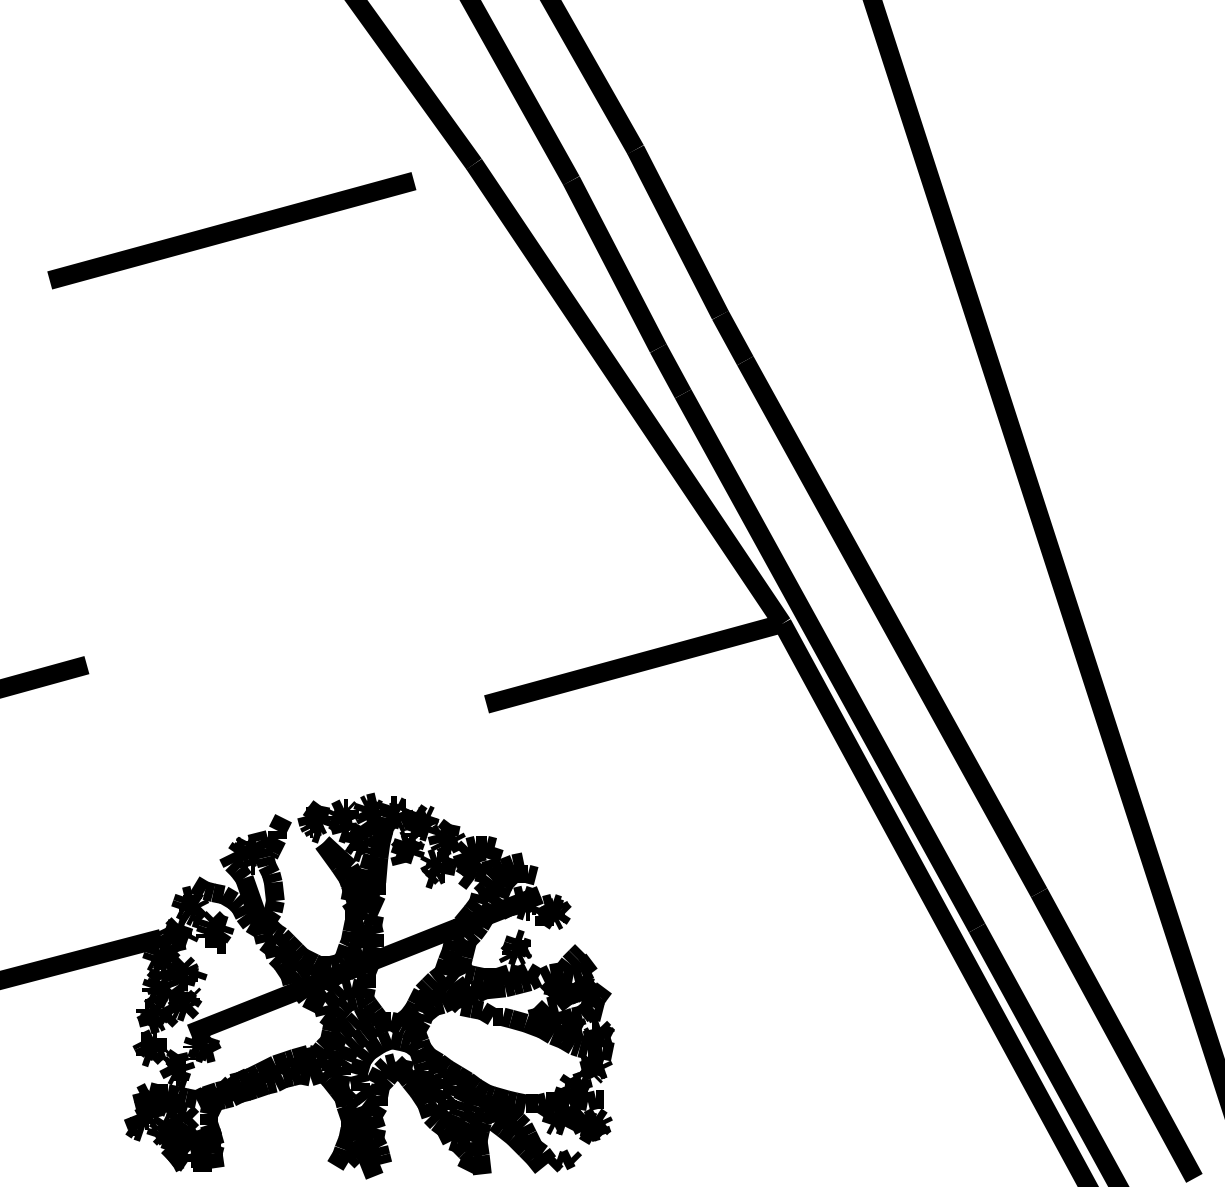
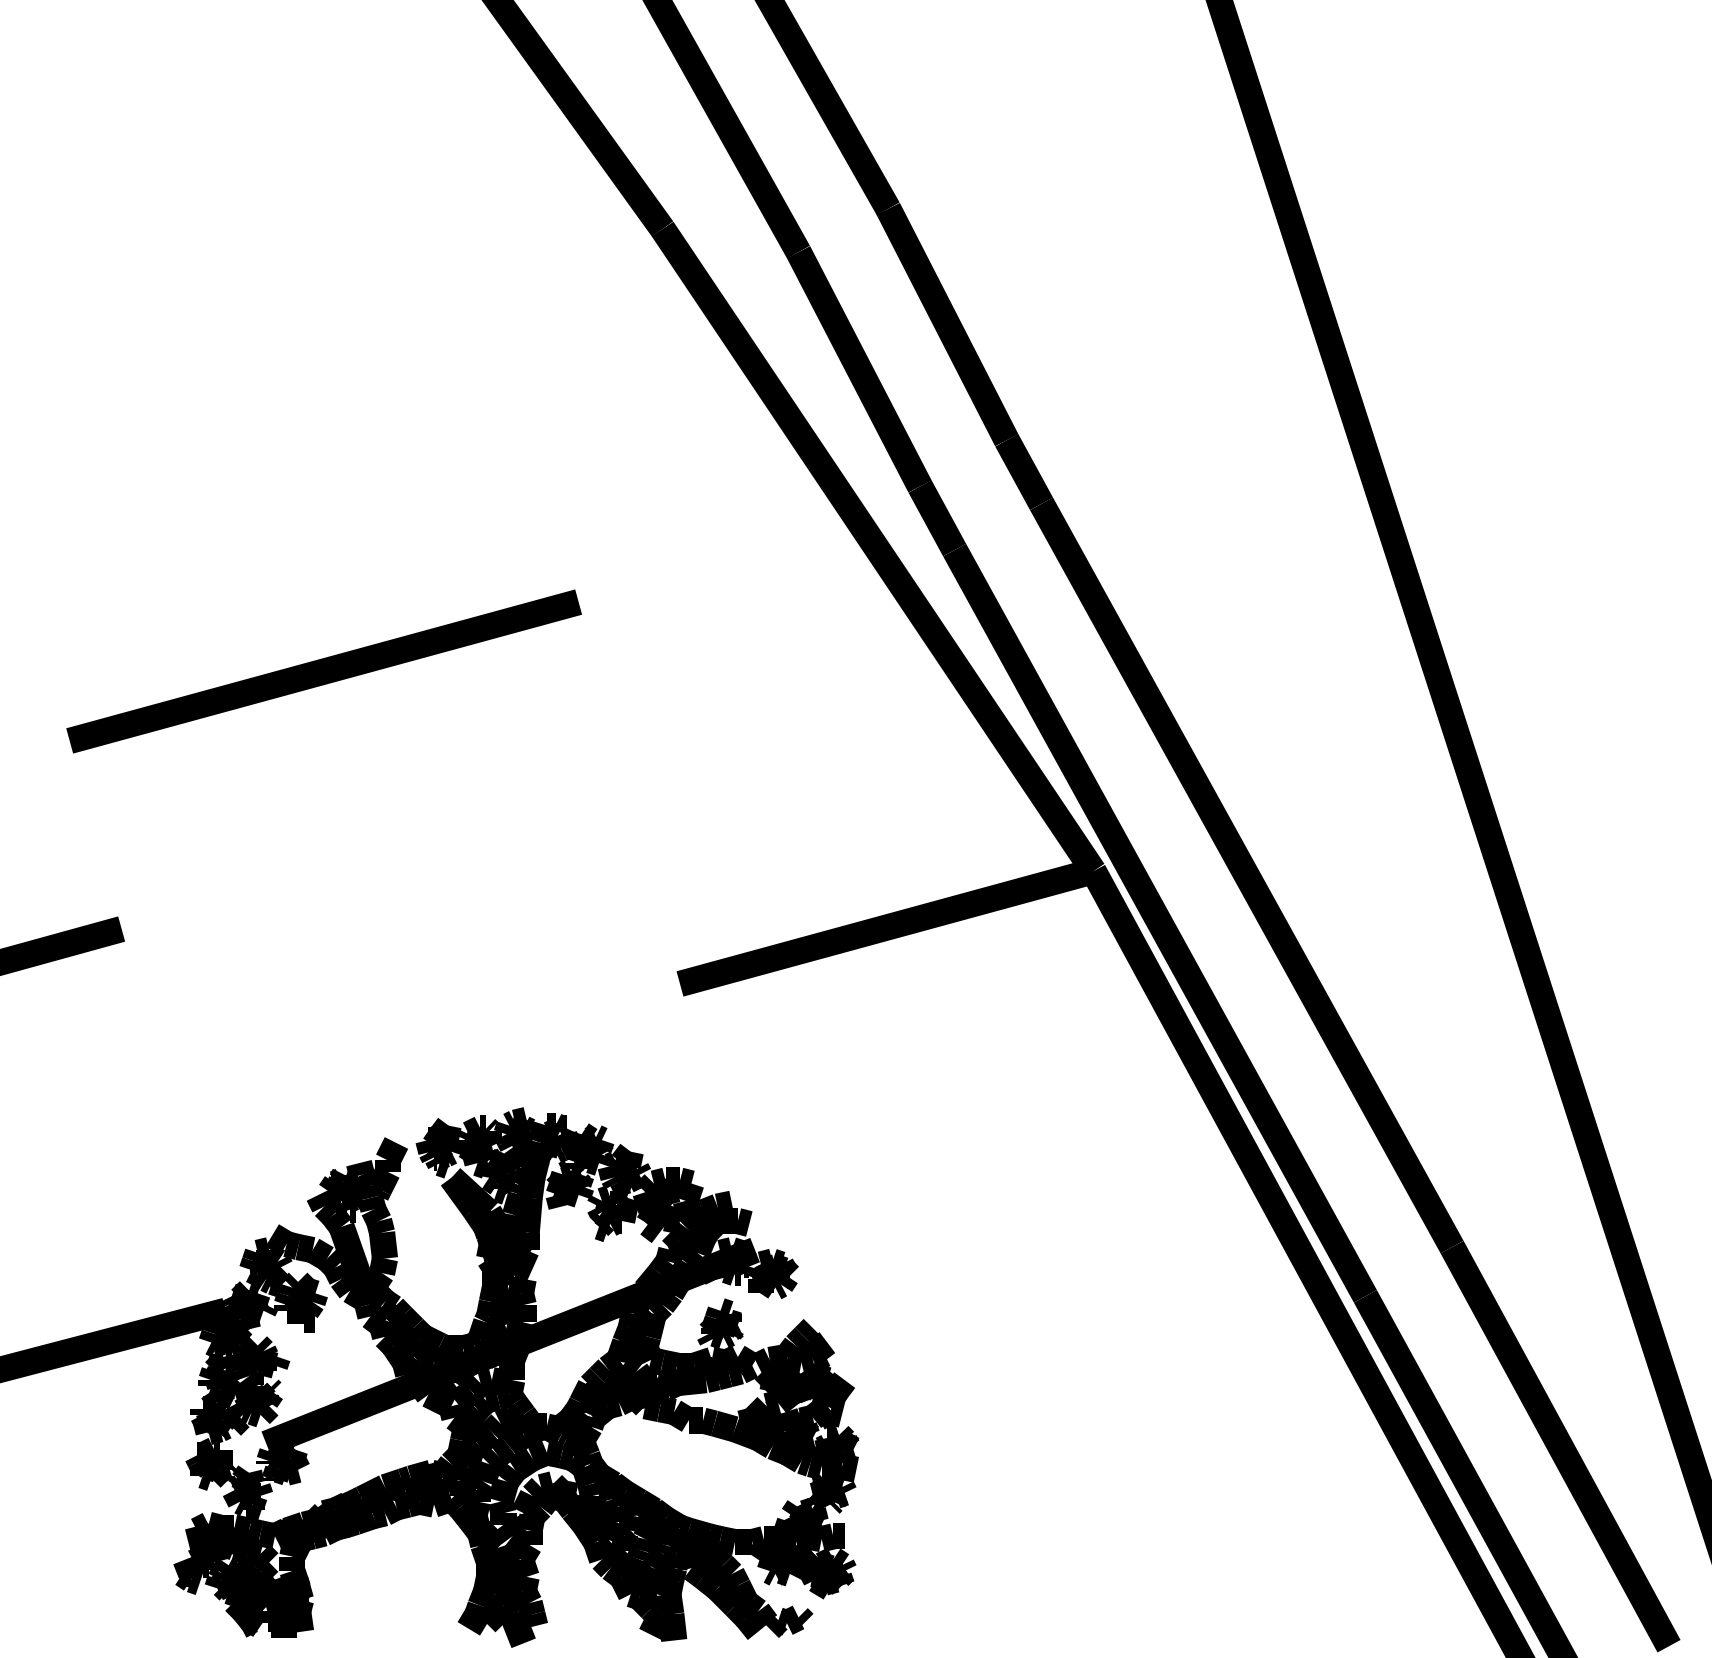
line: (231, 230) -> (323, 671), moved

